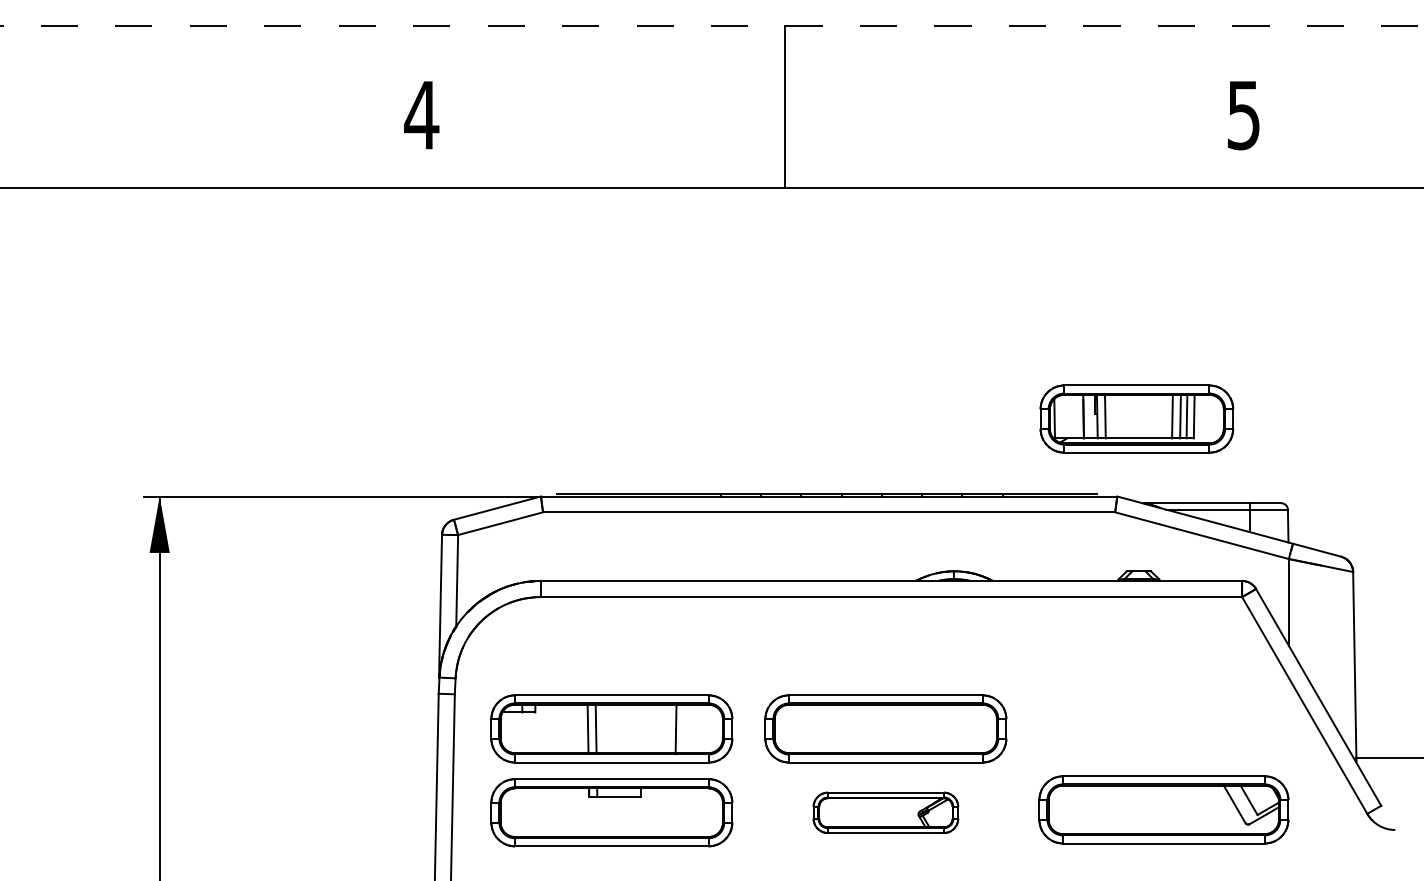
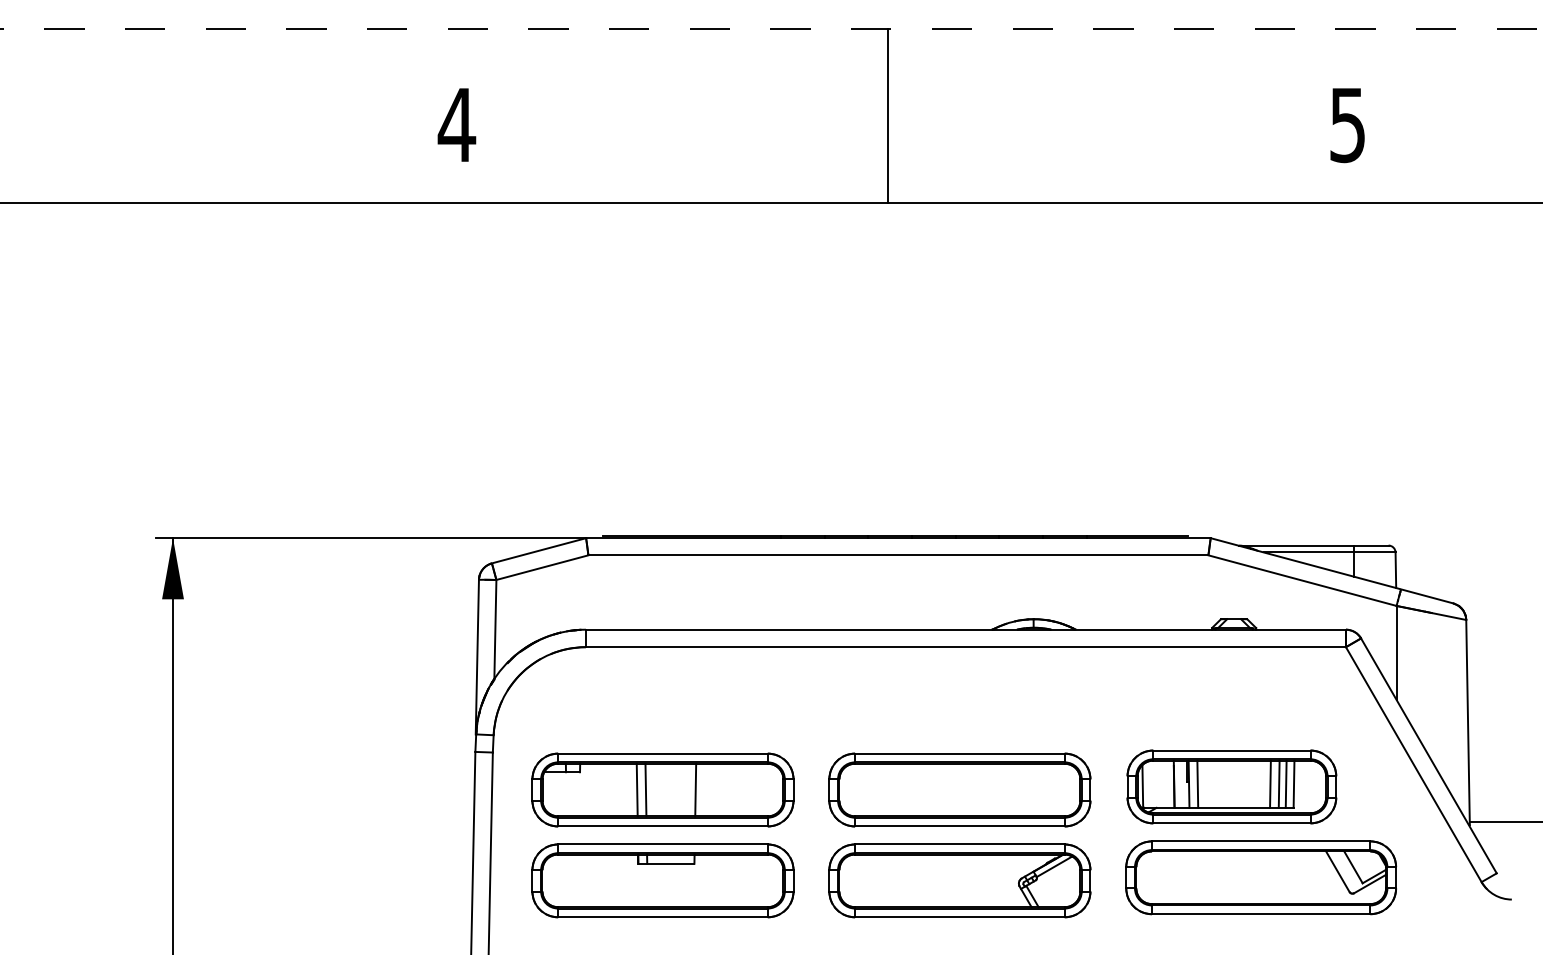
line: (785, 106) -> (887, 115), moved
part: (1136, 418) -> (1231, 786), moved
line: (675, 729) -> (695, 789), moved
part: (885, 812) -> (959, 880), size x1.67

